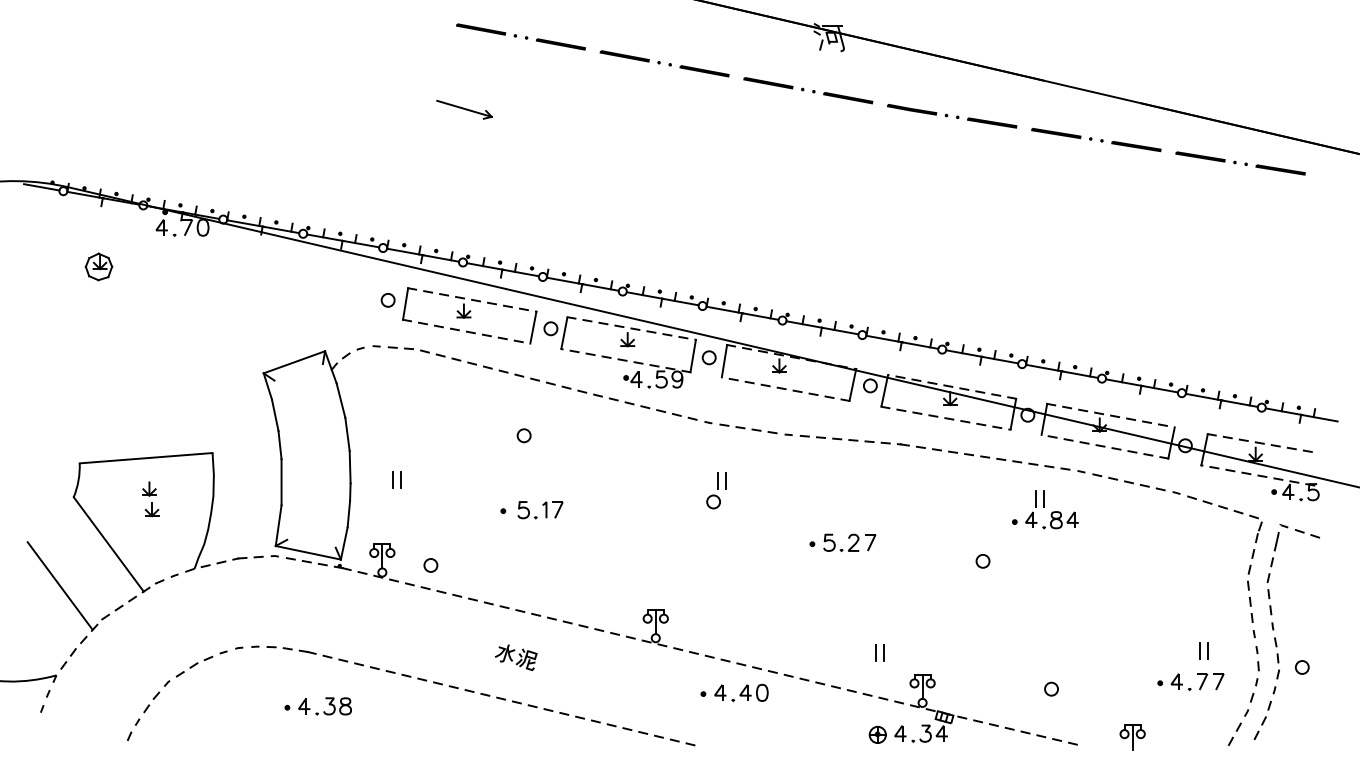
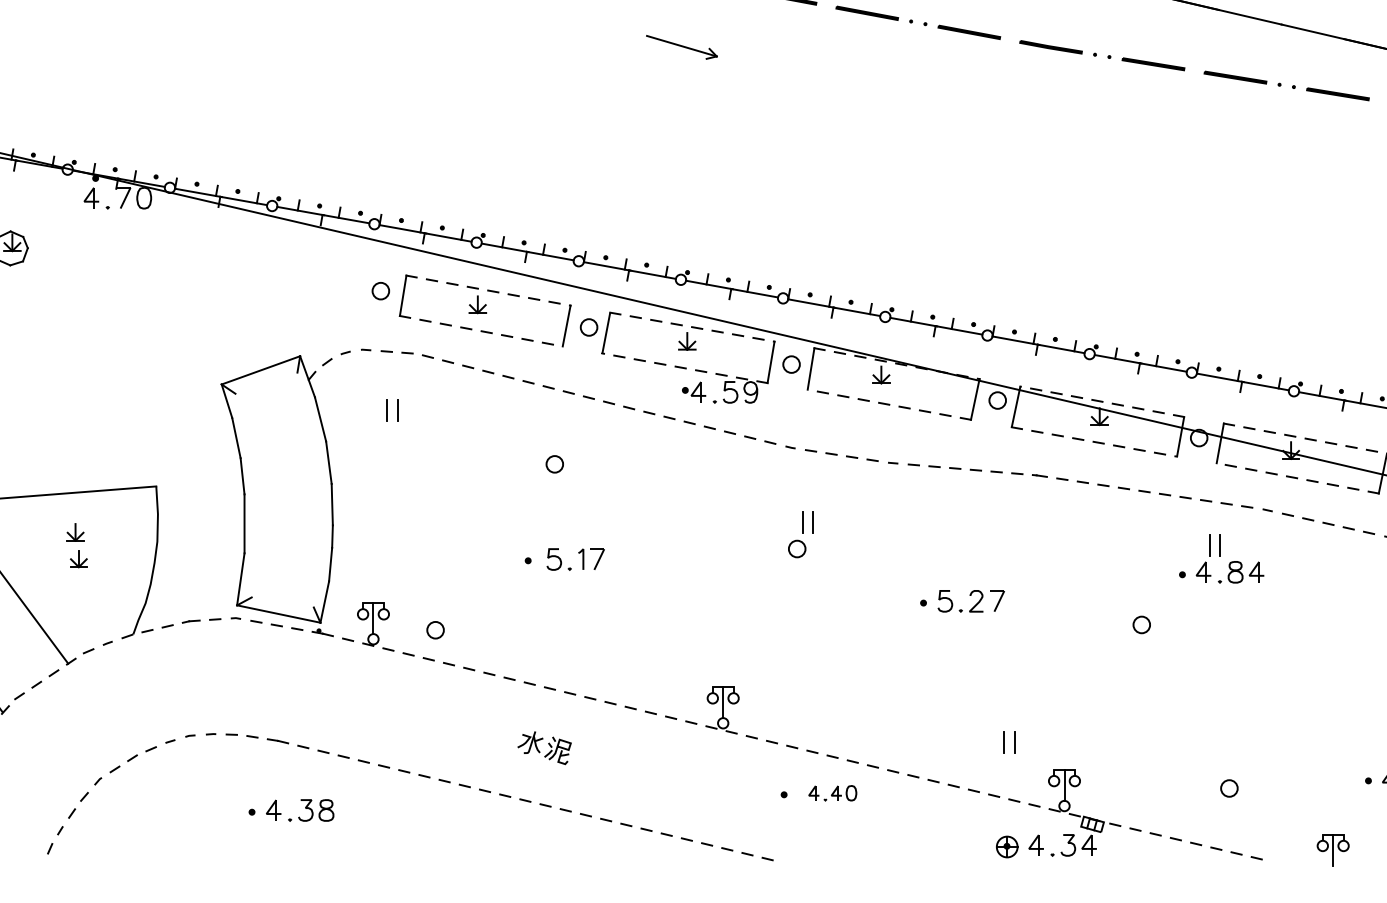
part: (464, 109) -> (681, 47), moved
part: (396, 479) -> (391, 410), moved
part: (741, 692) -> (832, 792), size x0.7

